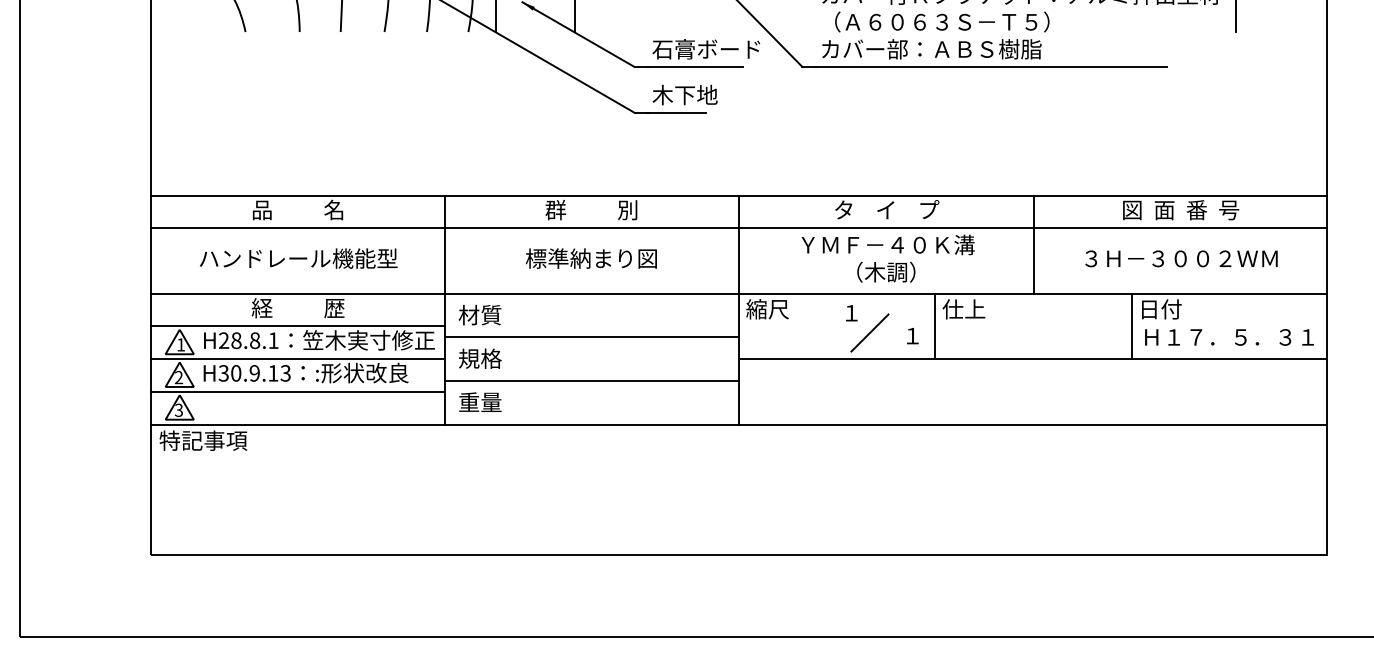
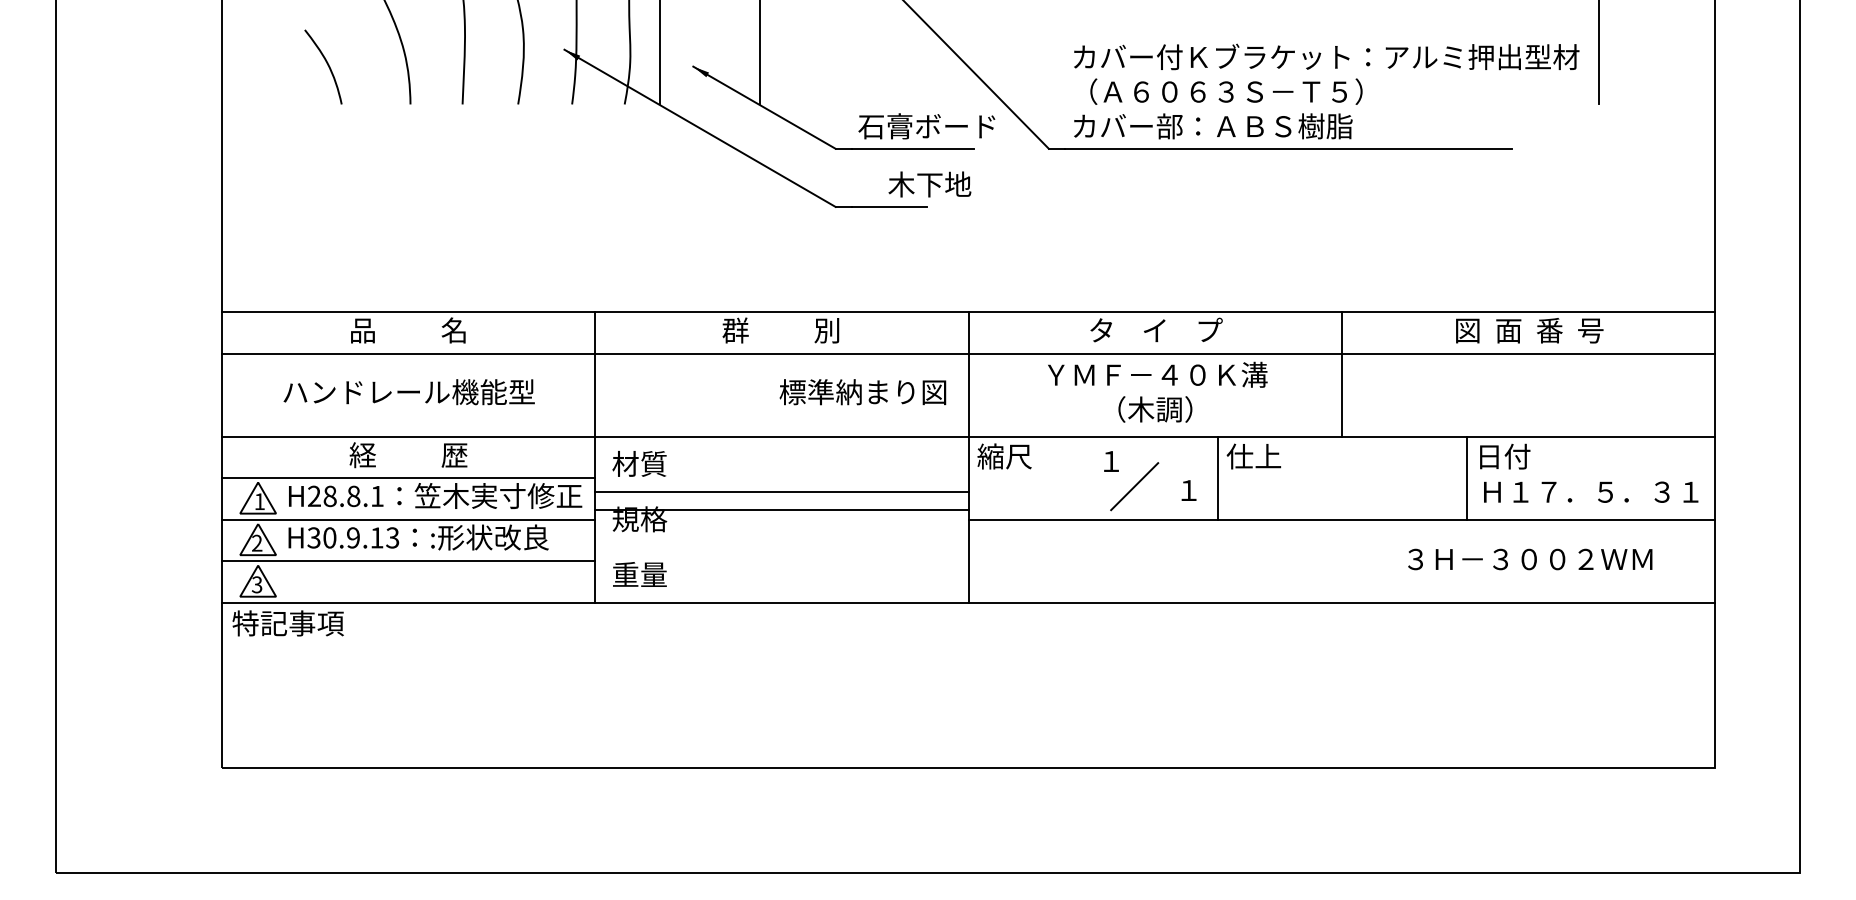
text: (684, 95) -> (929, 184), moved
text: (591, 258) -> (862, 392), moved
text: (1181, 258) -> (1530, 559), moved
line: (591, 380) -> (781, 509), moved

